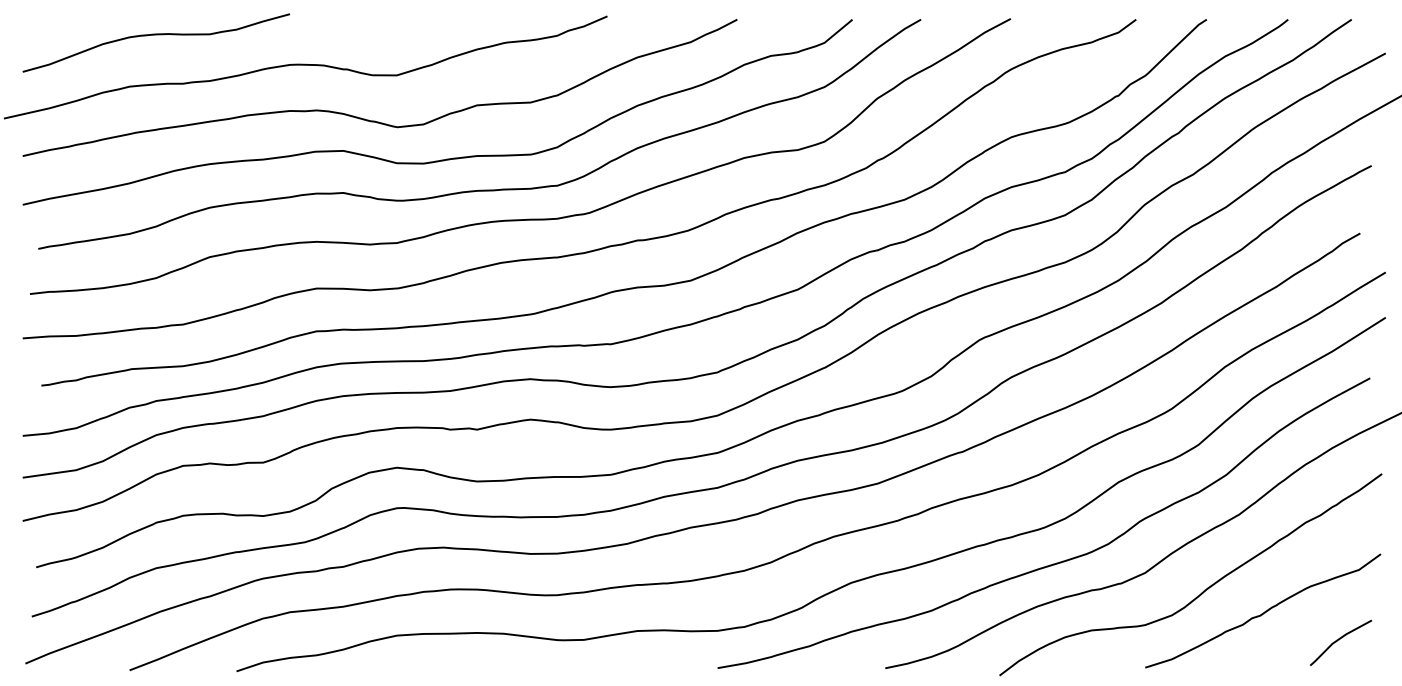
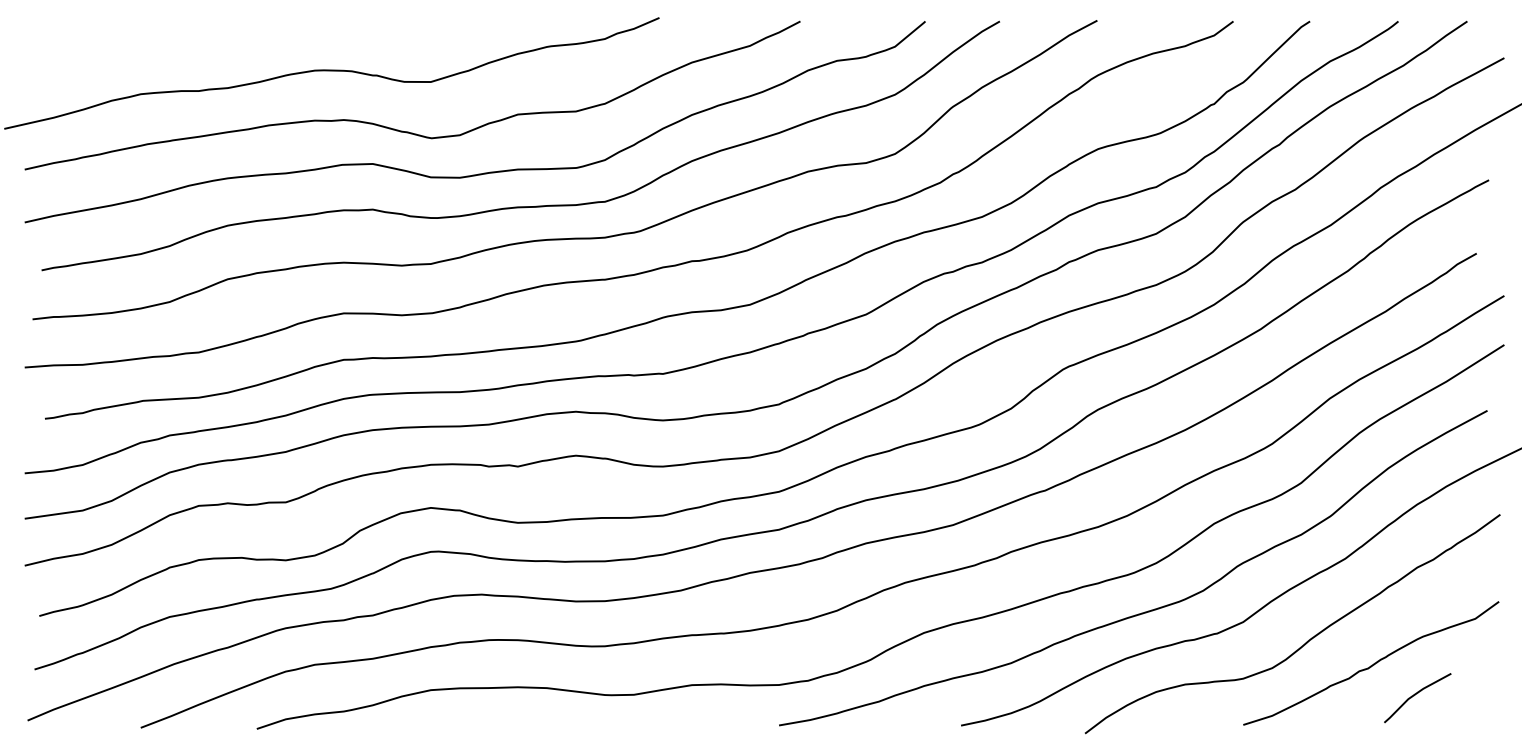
curve: (156, 35) -> (169, 38), removed
line: (1338, 640) -> (1415, 695), moved

